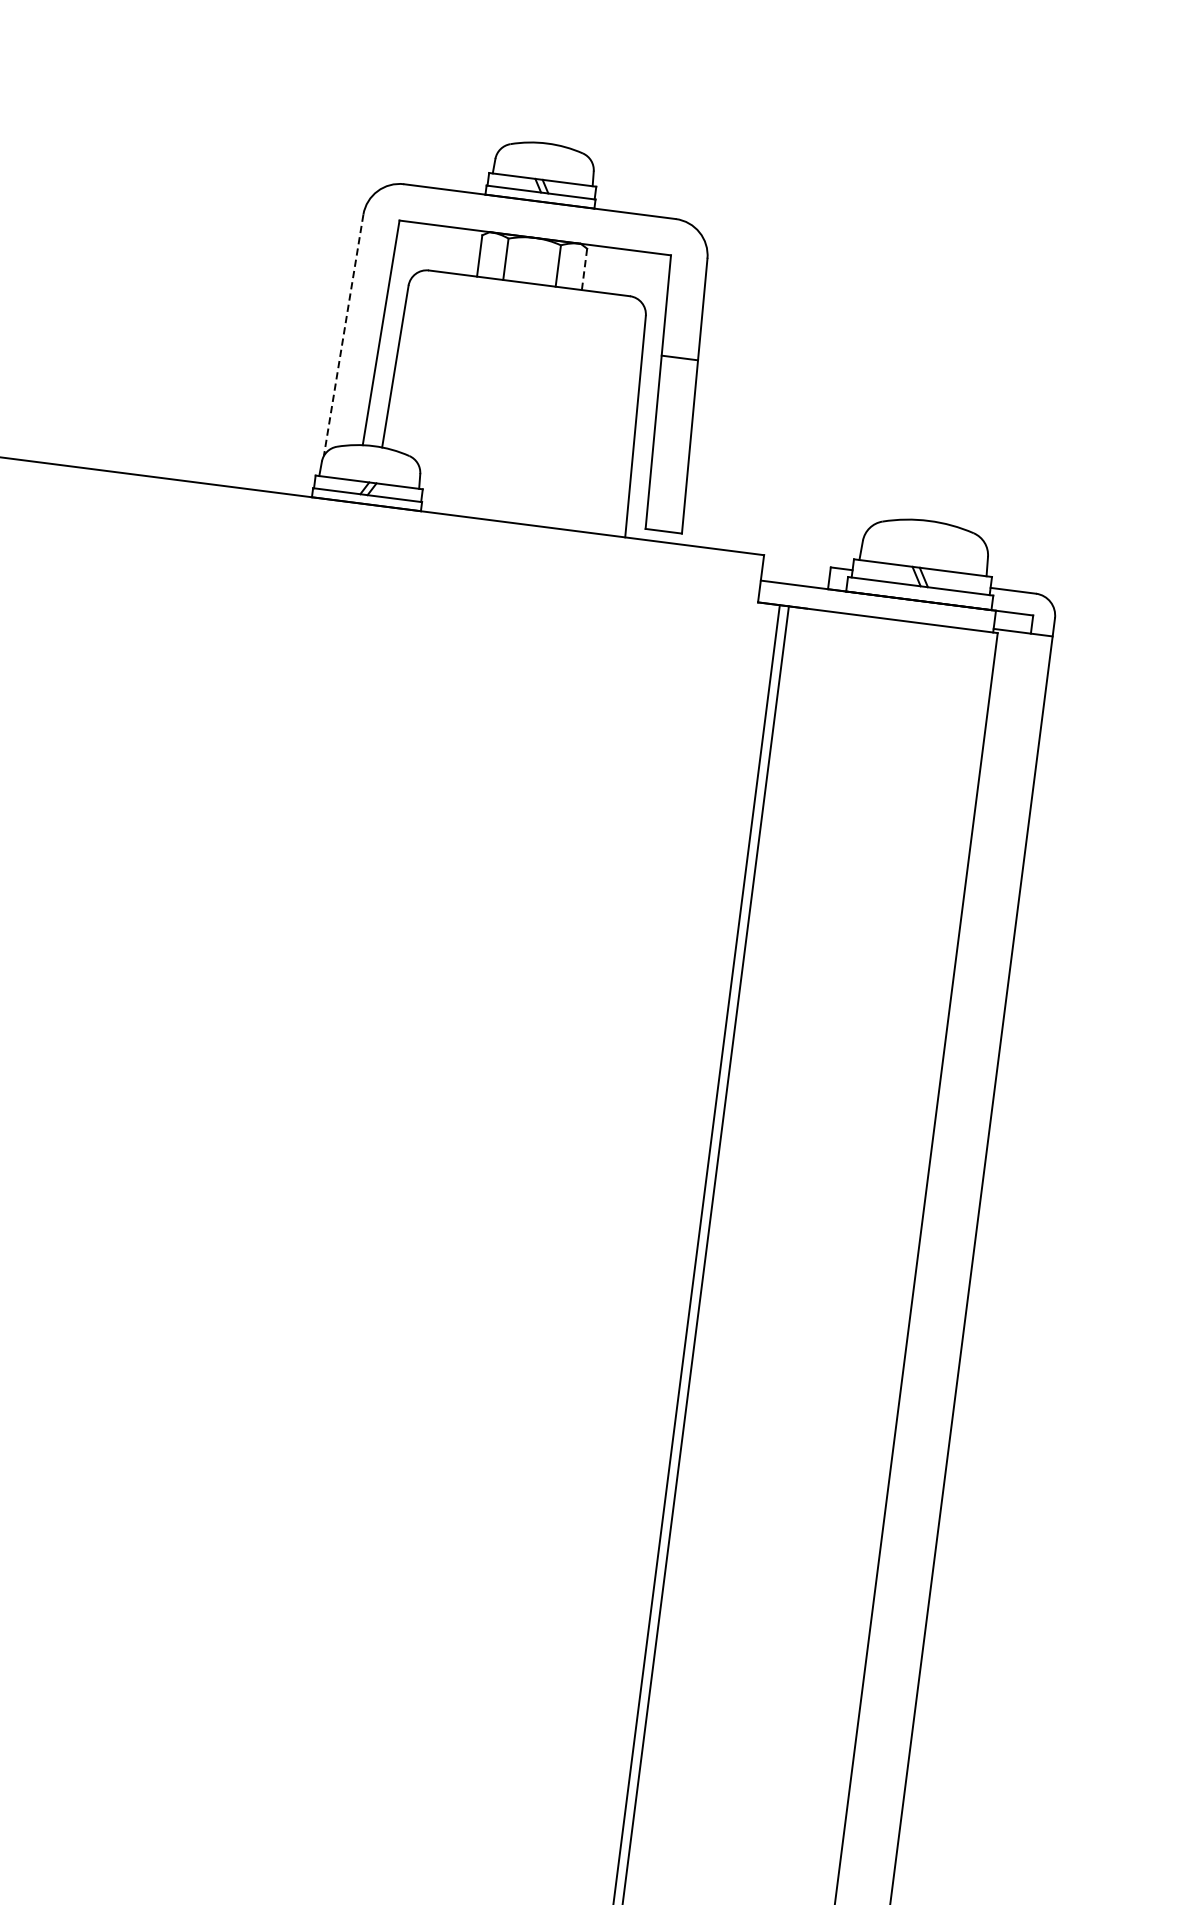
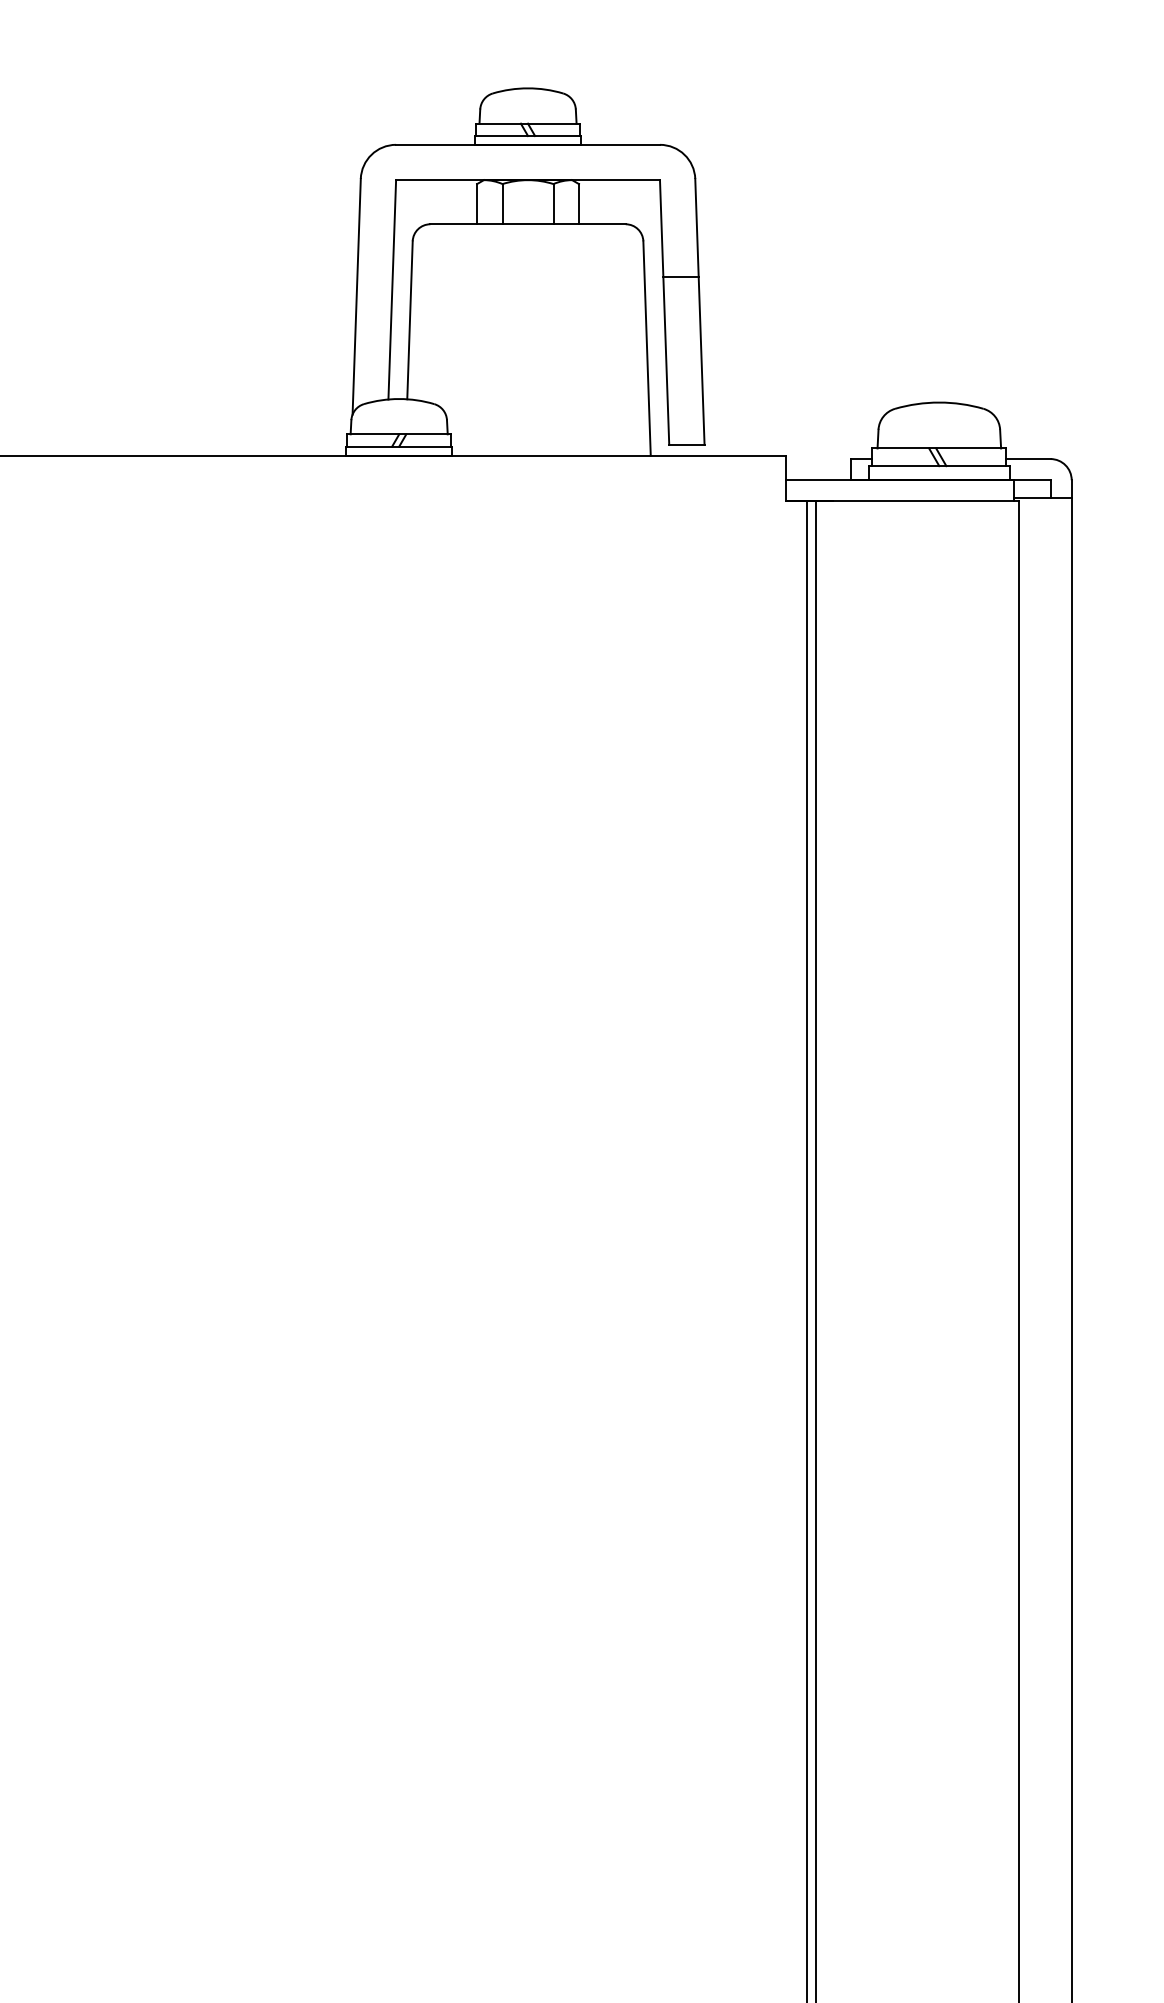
line: (585, 269) -> (579, 204), dashed -> solid
line: (343, 335) -> (356, 296), dashed -> solid

